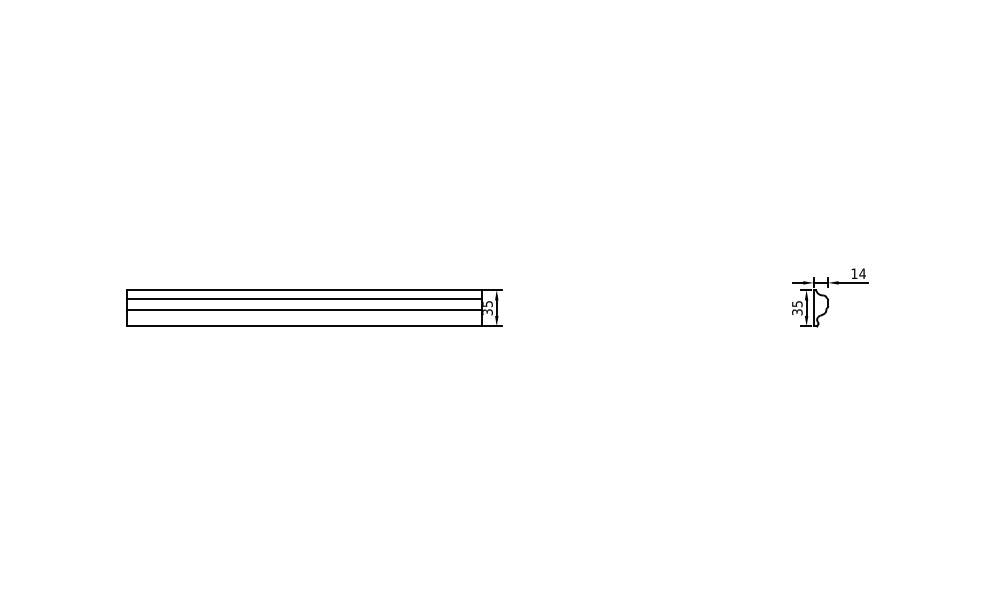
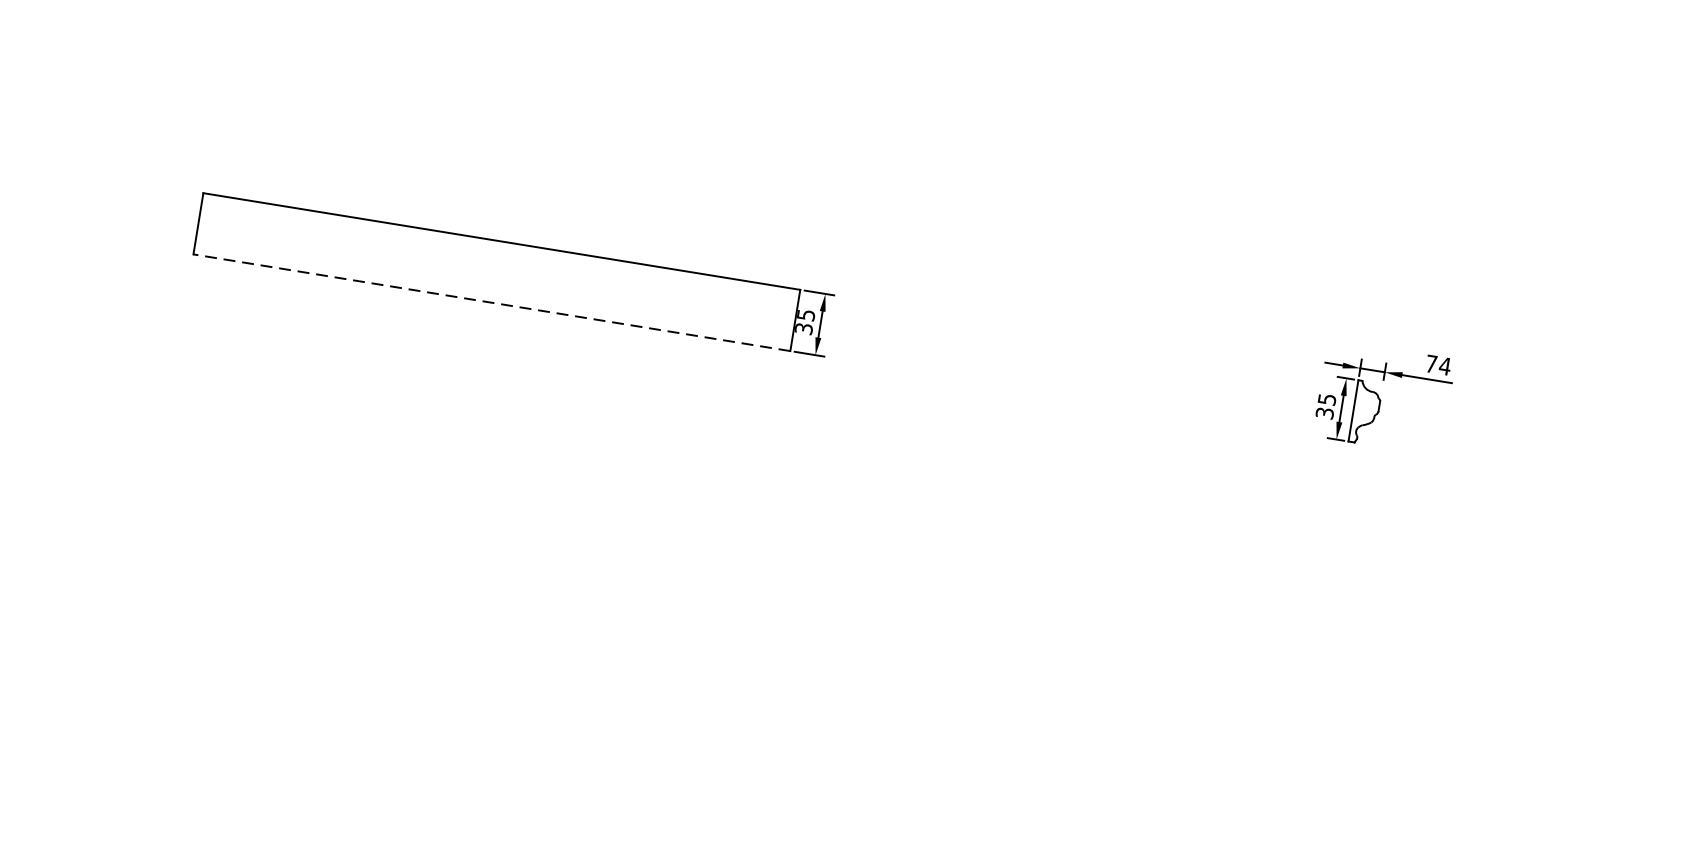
text: (854, 273) -> (1431, 363), 14 -> 74
line: (303, 298) -> (498, 255), removed
line: (303, 309) -> (495, 274), removed
line: (303, 326) -> (490, 302), solid -> dashed

